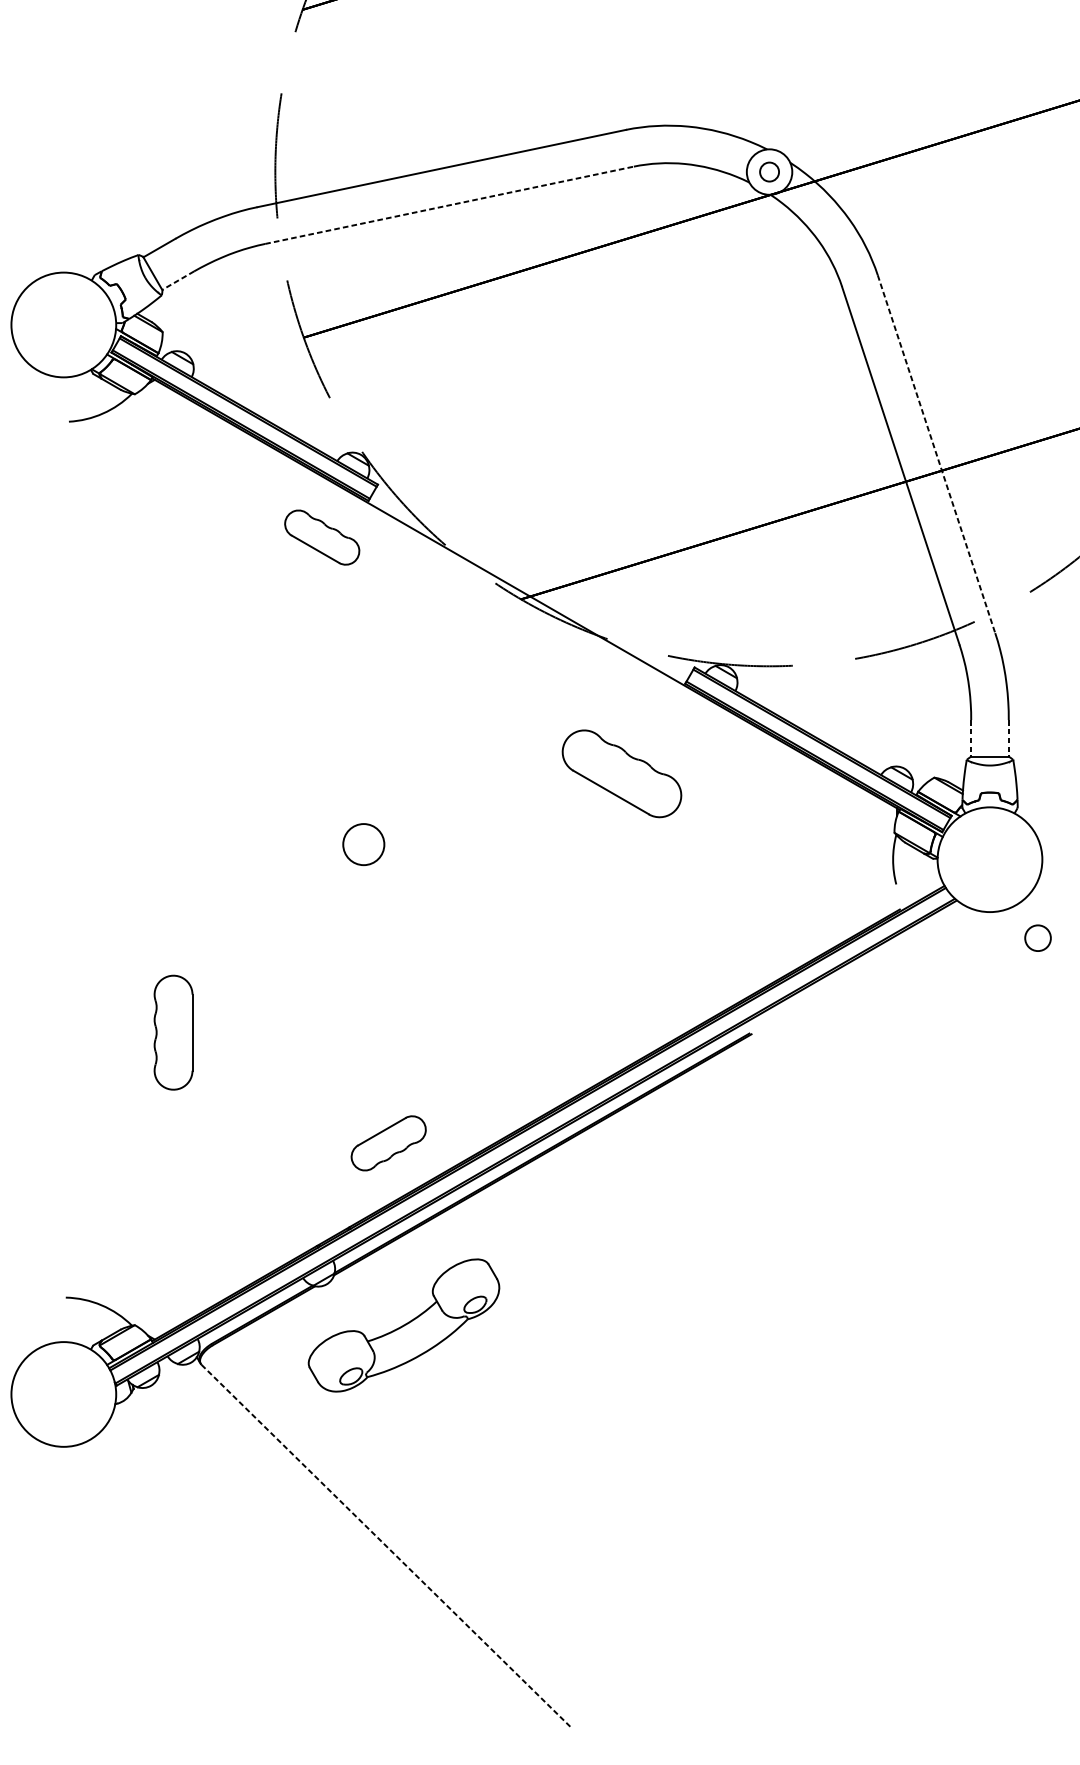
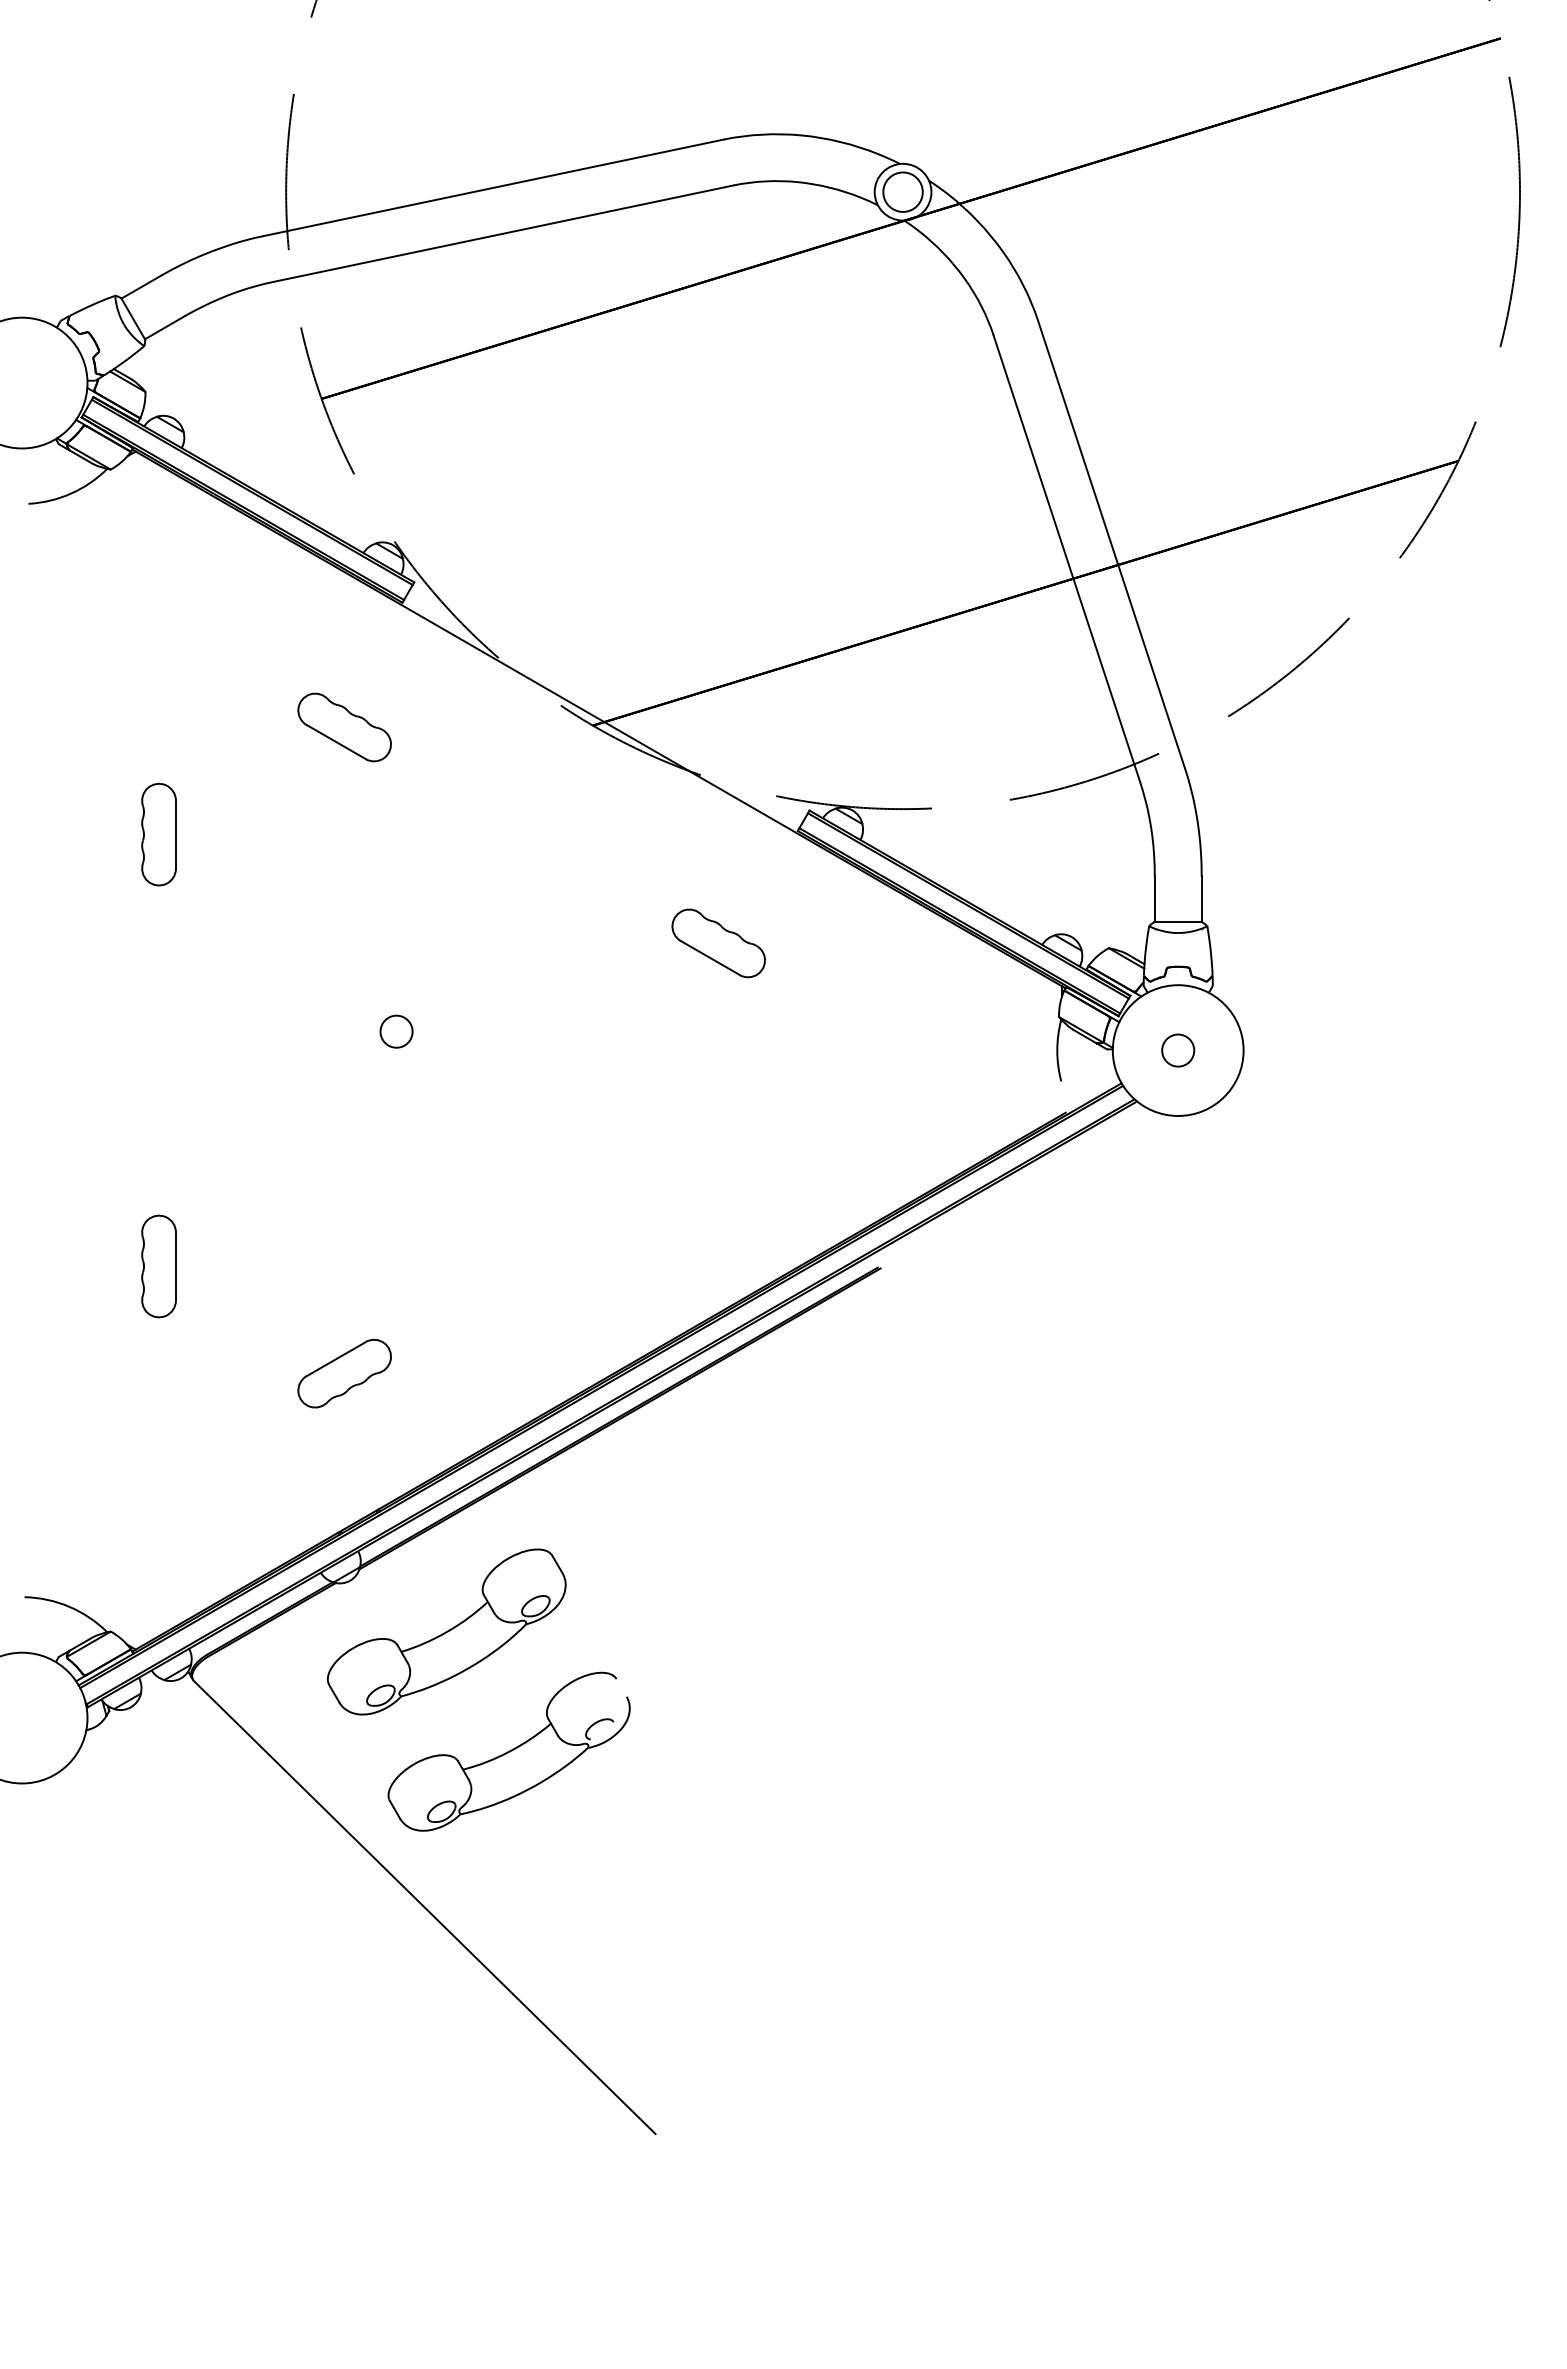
circle: (769, 171) -> (902, 191), size x1.67
line: (450, 205) -> (504, 233), dashed -> solid
line: (177, 280) -> (164, 327), dashed -> solid
line: (936, 454) -> (1111, 544), dashed -> solid
part: (322, 537) -> (344, 727), moved
part: (173, 686) -> (158, 834), added
line: (970, 738) -> (1154, 899), dashed -> solid
line: (1008, 738) -> (1201, 899), dashed -> solid
part: (621, 773) -> (718, 943), size x0.62
circle: (363, 844) -> (396, 1031), size x0.62
circle: (1038, 938) -> (1178, 1050), moved
part: (173, 1032) -> (158, 1266), size x0.71
part: (388, 1143) -> (344, 1373), moved
part: (453, 1421) -> (508, 1751), added
line: (386, 1546) -> (425, 1907), dashed -> solid

